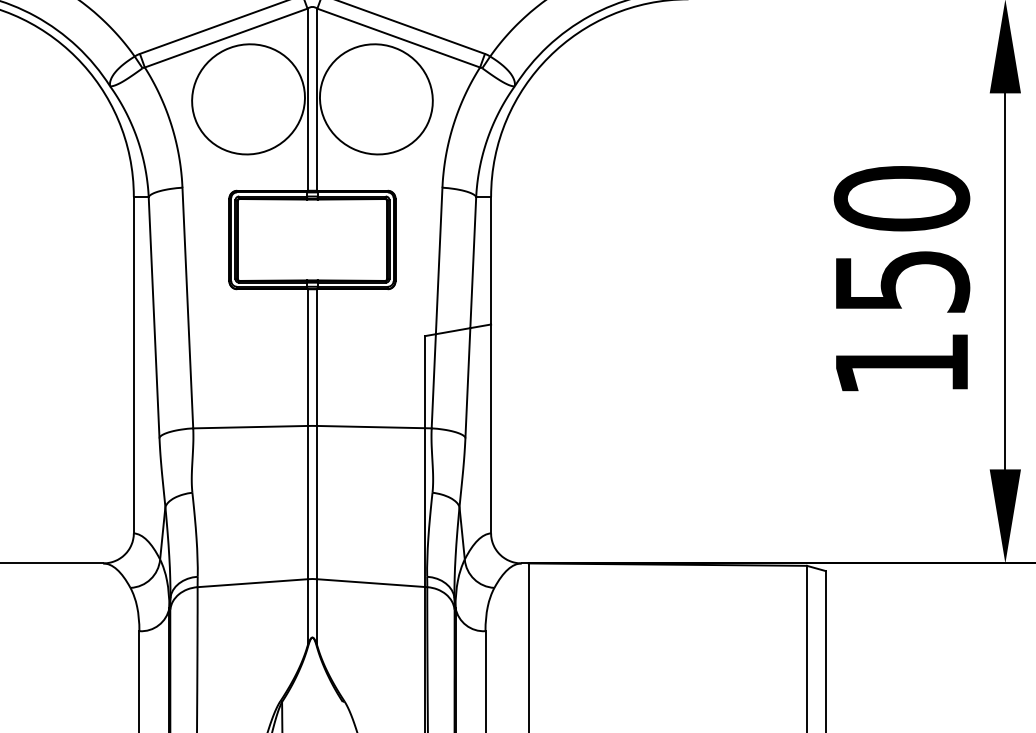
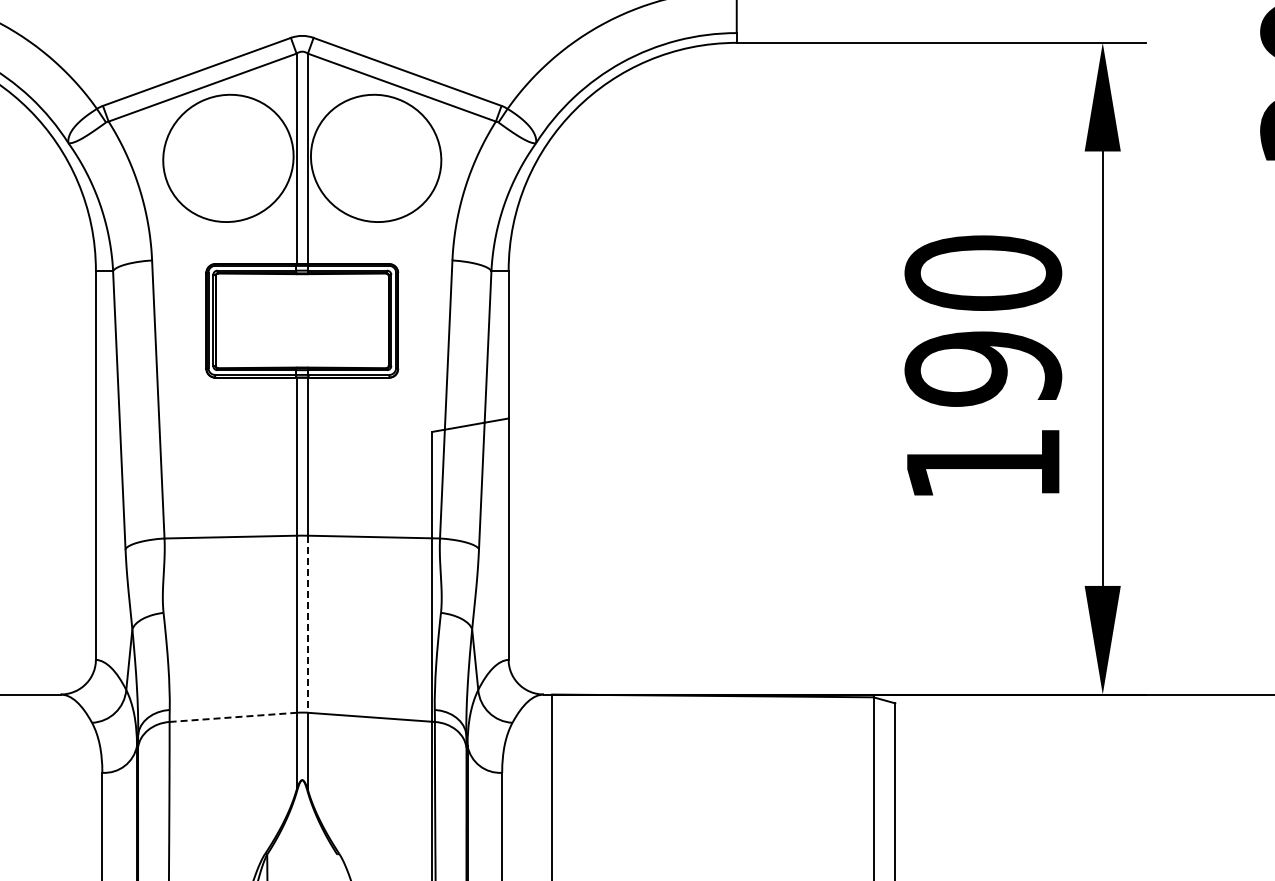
text: (902, 281) -> (983, 368), 150 -> 190
line: (316, 502) -> (307, 624), solid -> dashed
line: (252, 583) -> (233, 717), solid -> dashed

